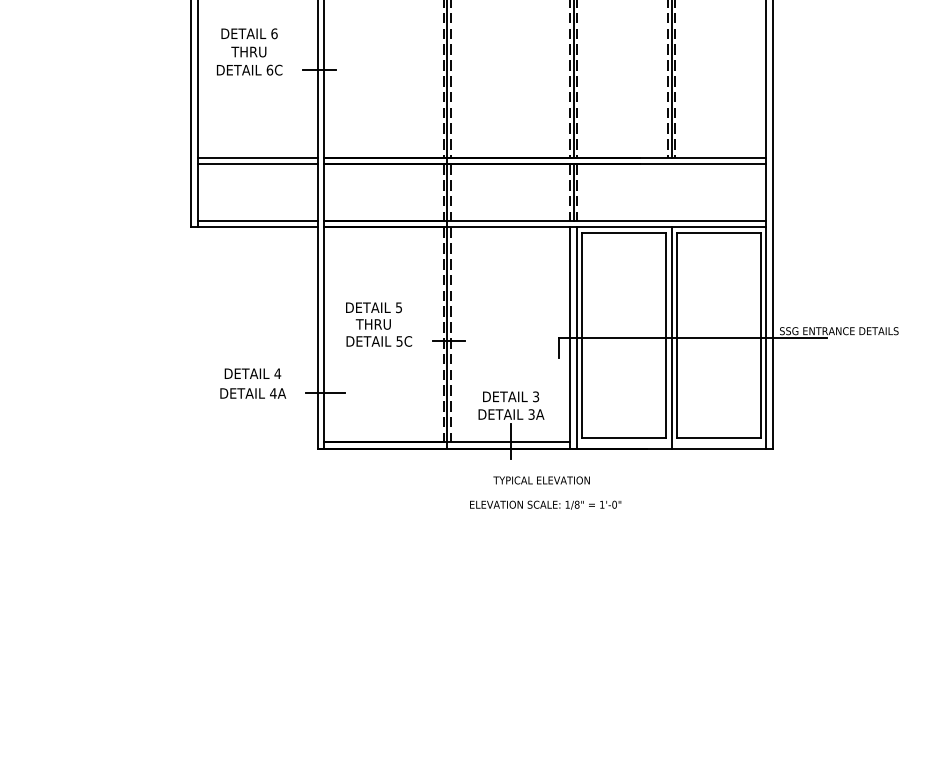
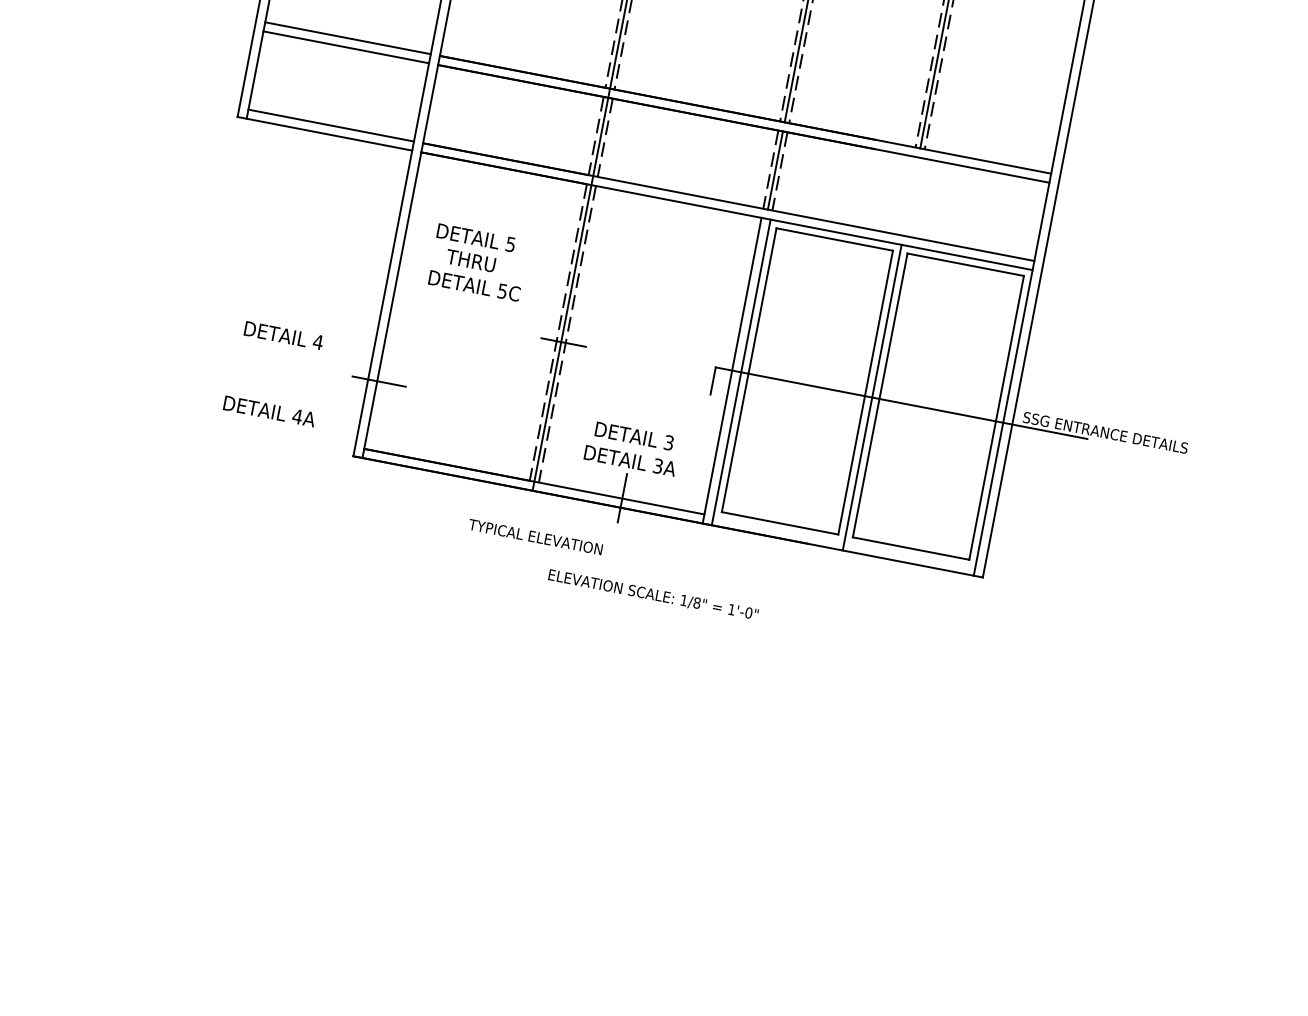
text: (379, 324) -> (479, 262), moved
text: (253, 393) -> (270, 411), moved
text: (541, 480) -> (535, 537), moved

